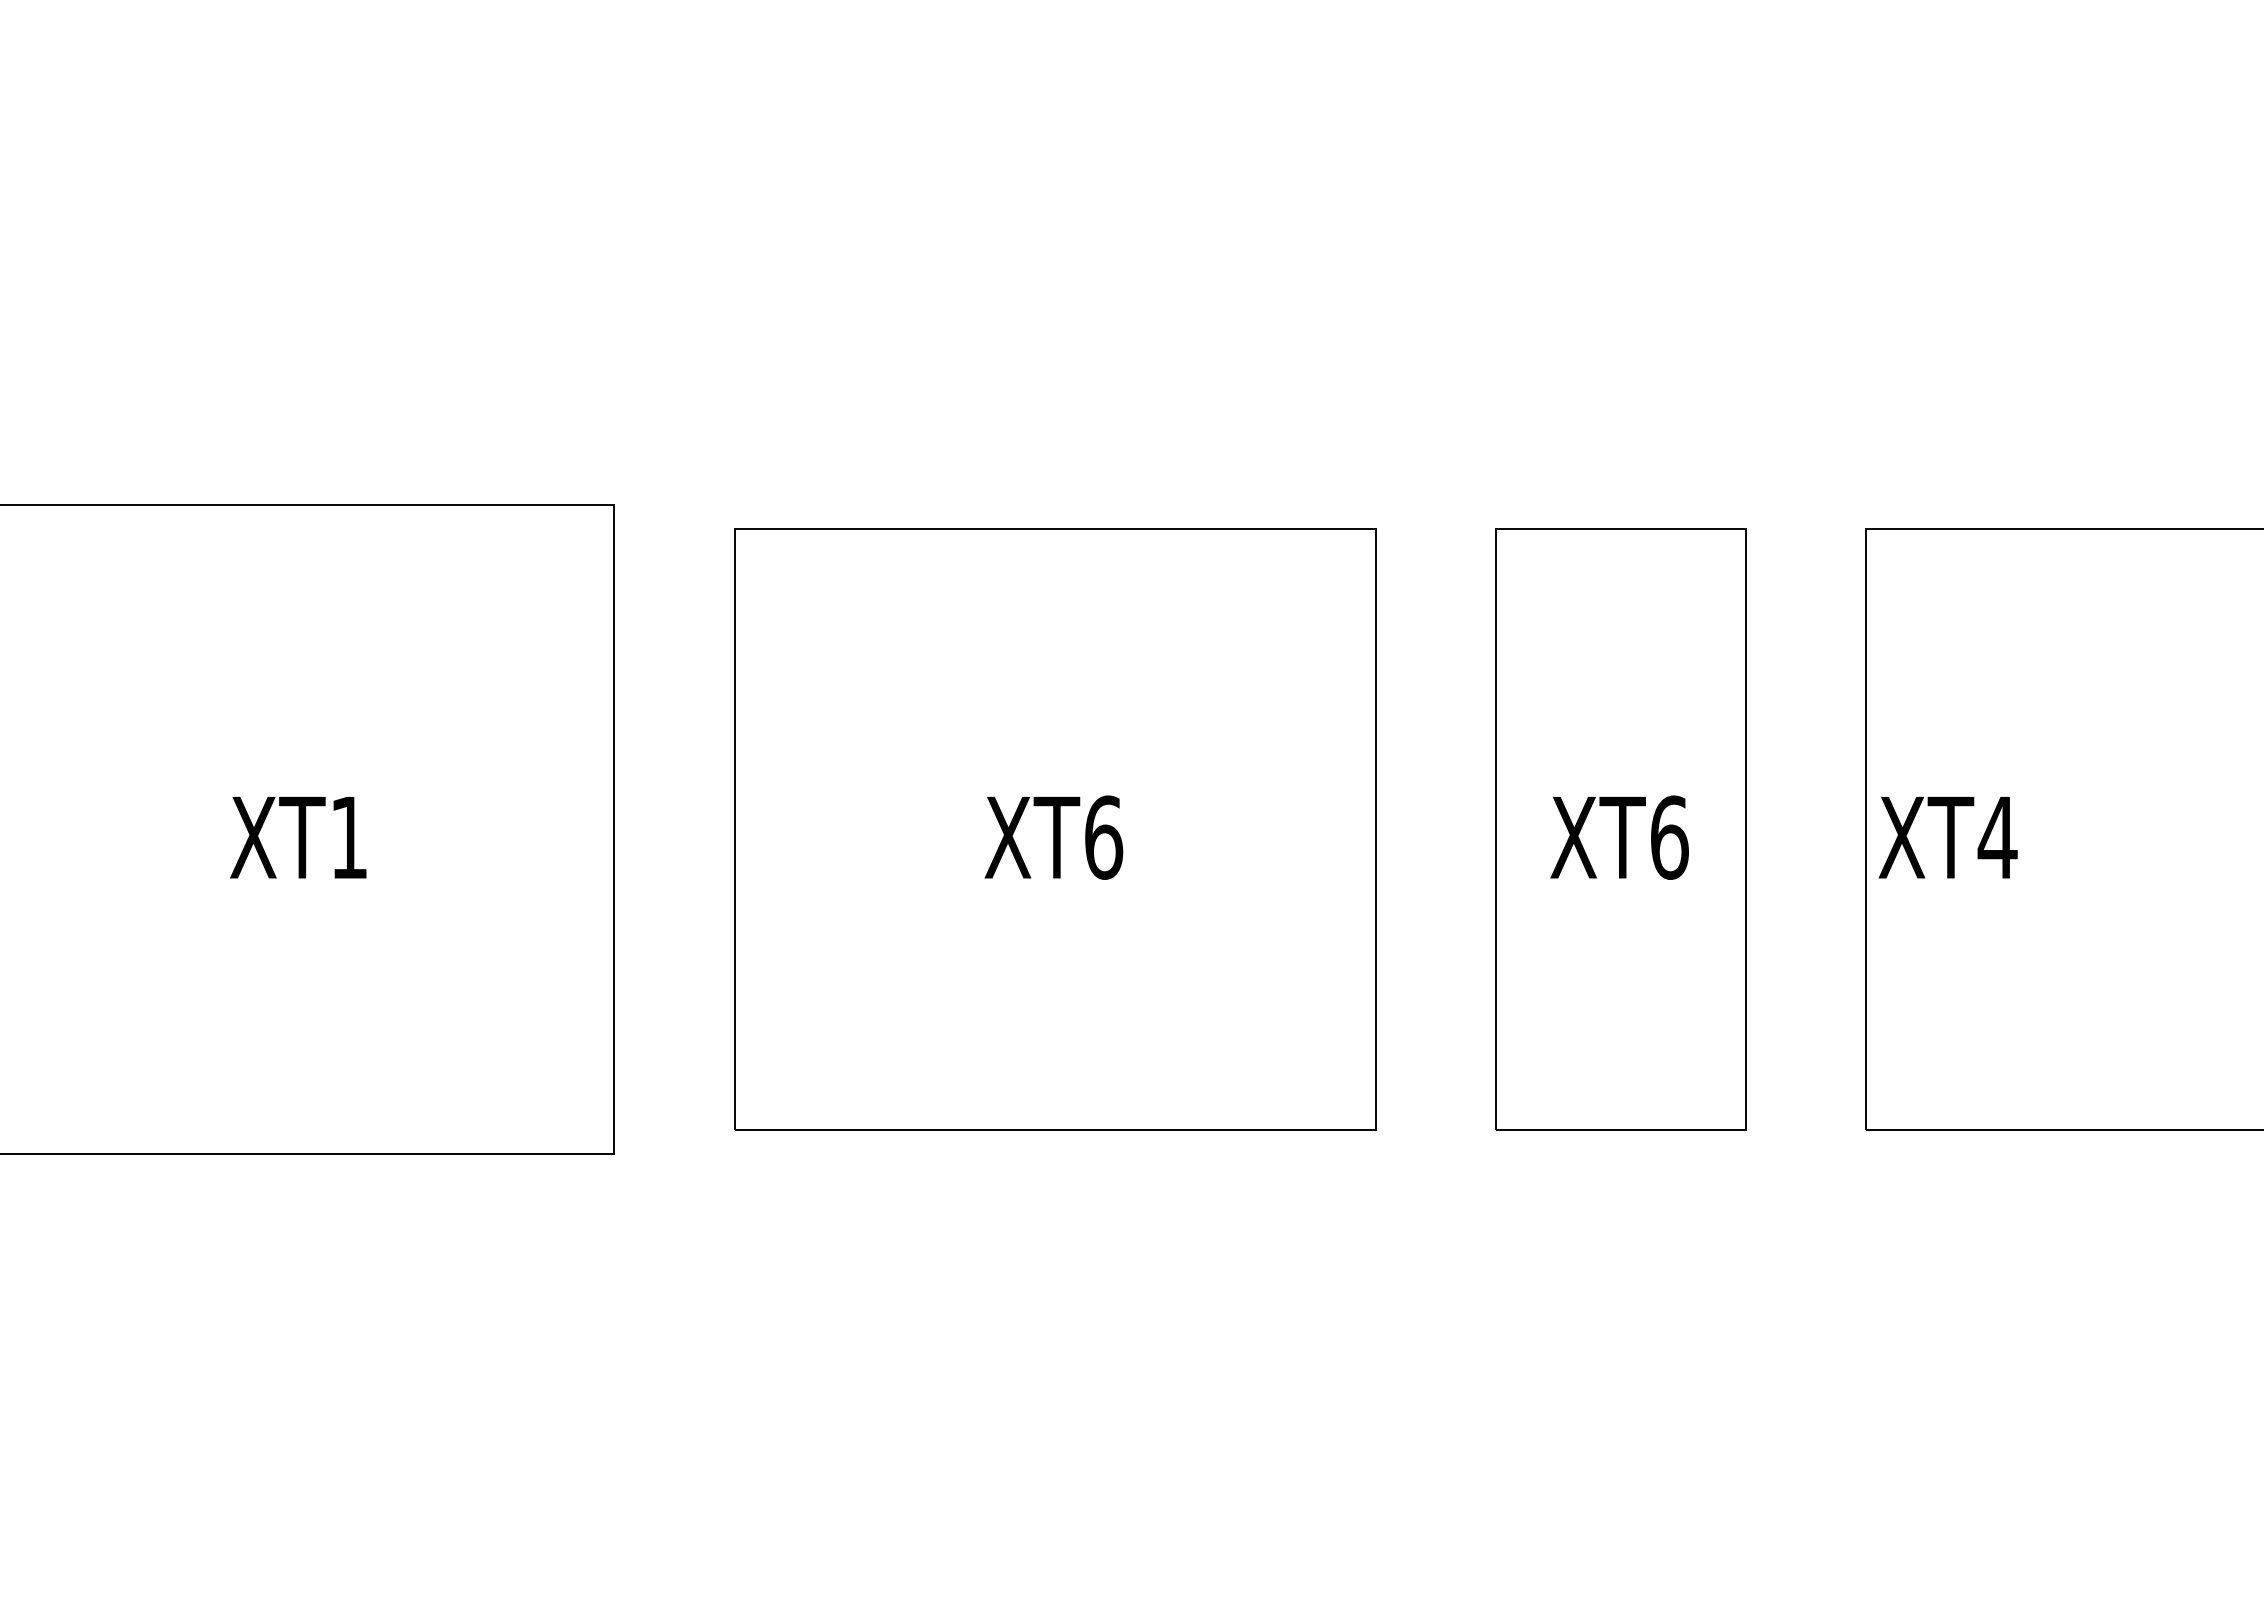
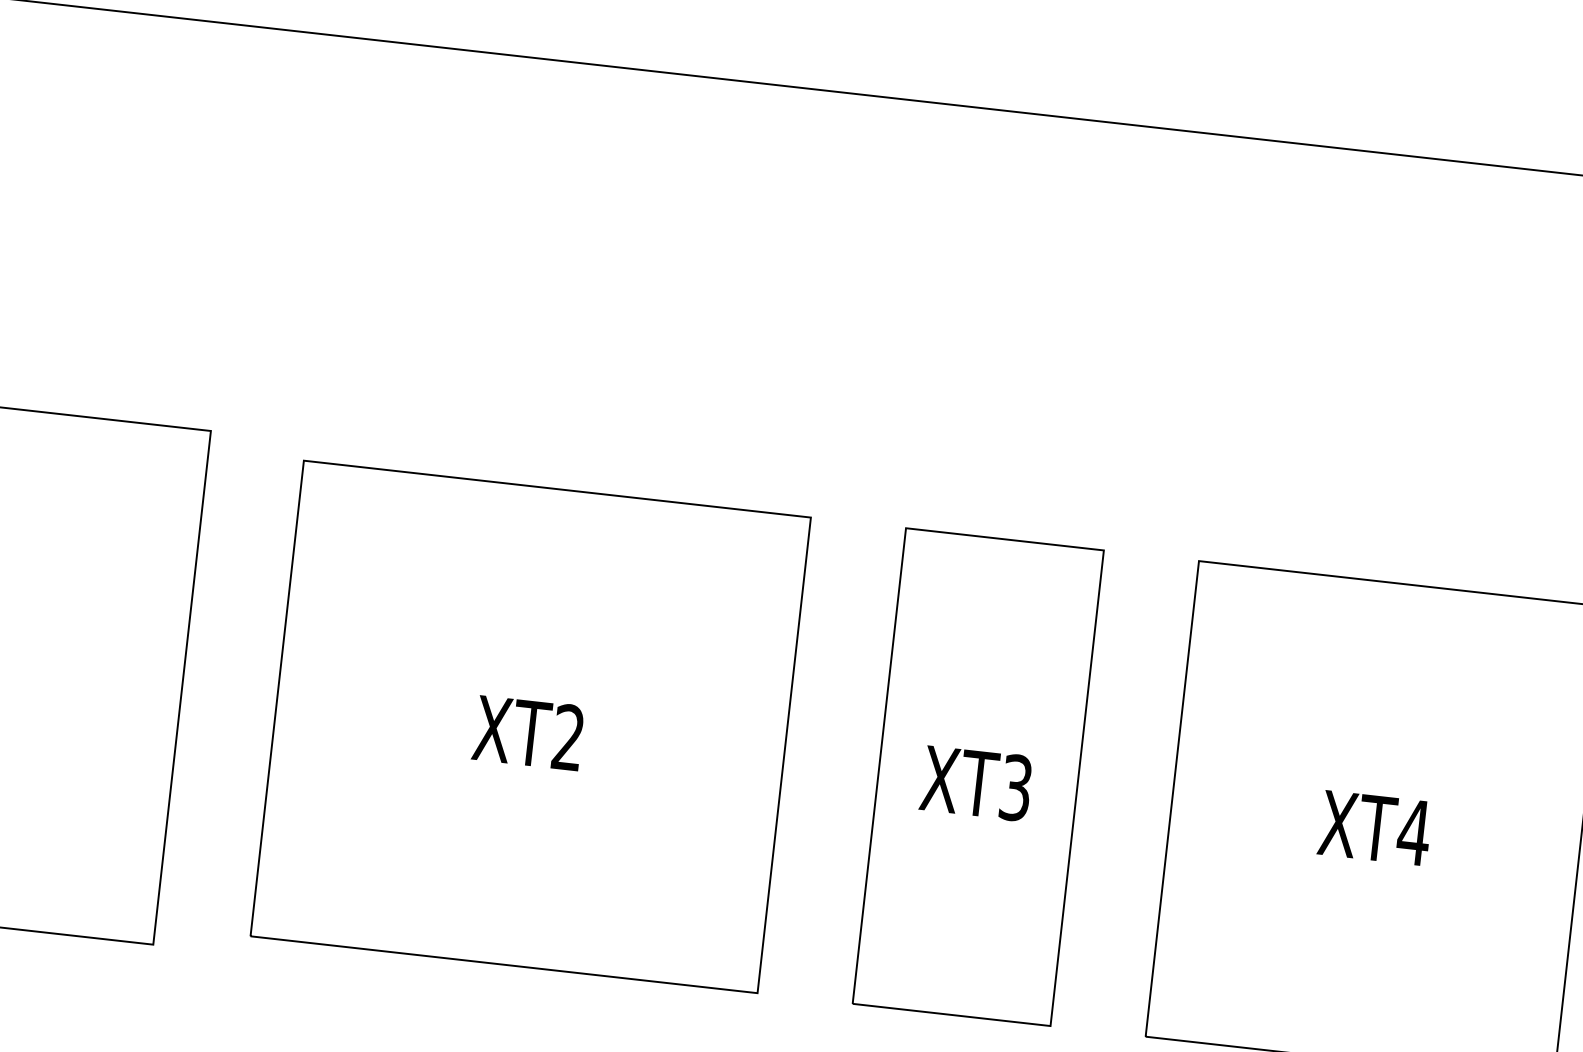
text: (1104, 837) -> (569, 737), XT6 -> XT2
text: (1669, 837) -> (1016, 787), XT6 -> XT3
text: (1947, 837) -> (1374, 827), moved

